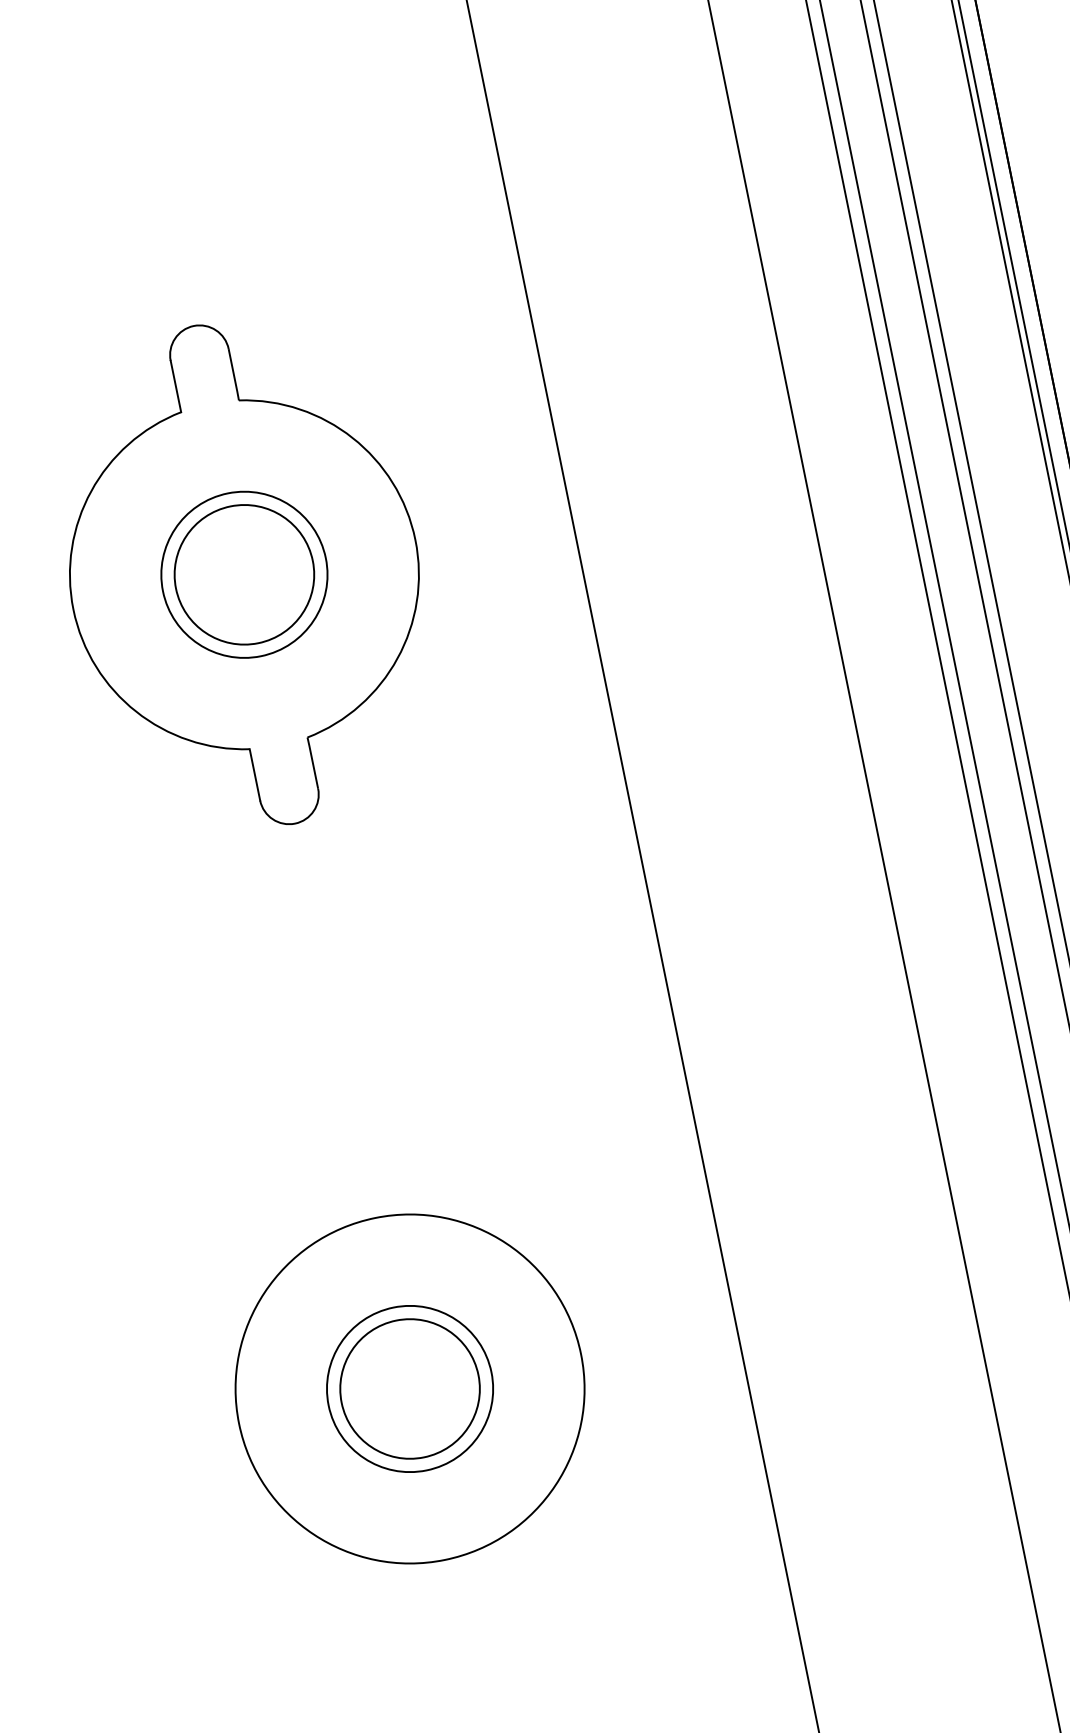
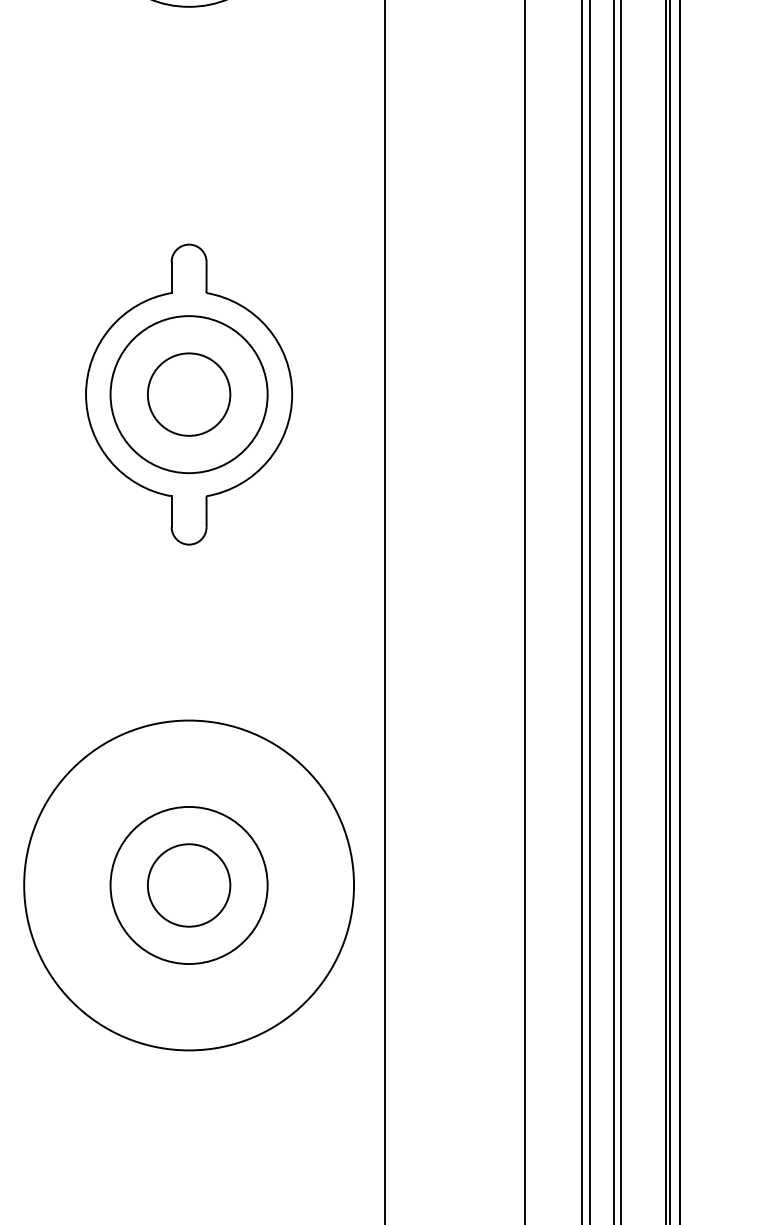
circle: (245, 574) -> (189, 394), size x1.6
circle: (410, 1388) -> (189, 885), size x1.6
circle: (410, 1388) -> (189, 885), size x1.6

